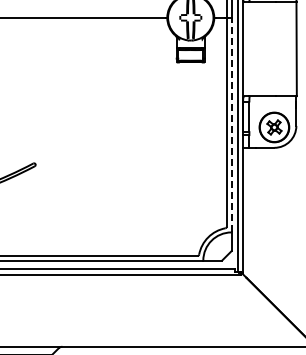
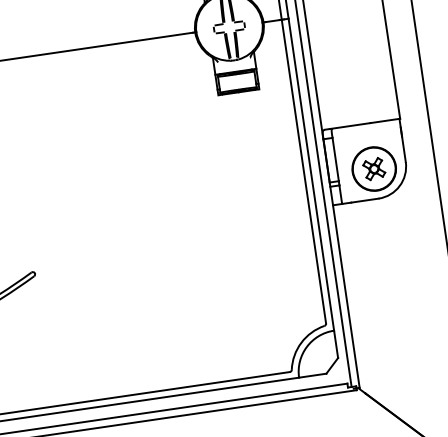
line: (231, 124) -> (311, 173), dashed -> solid

